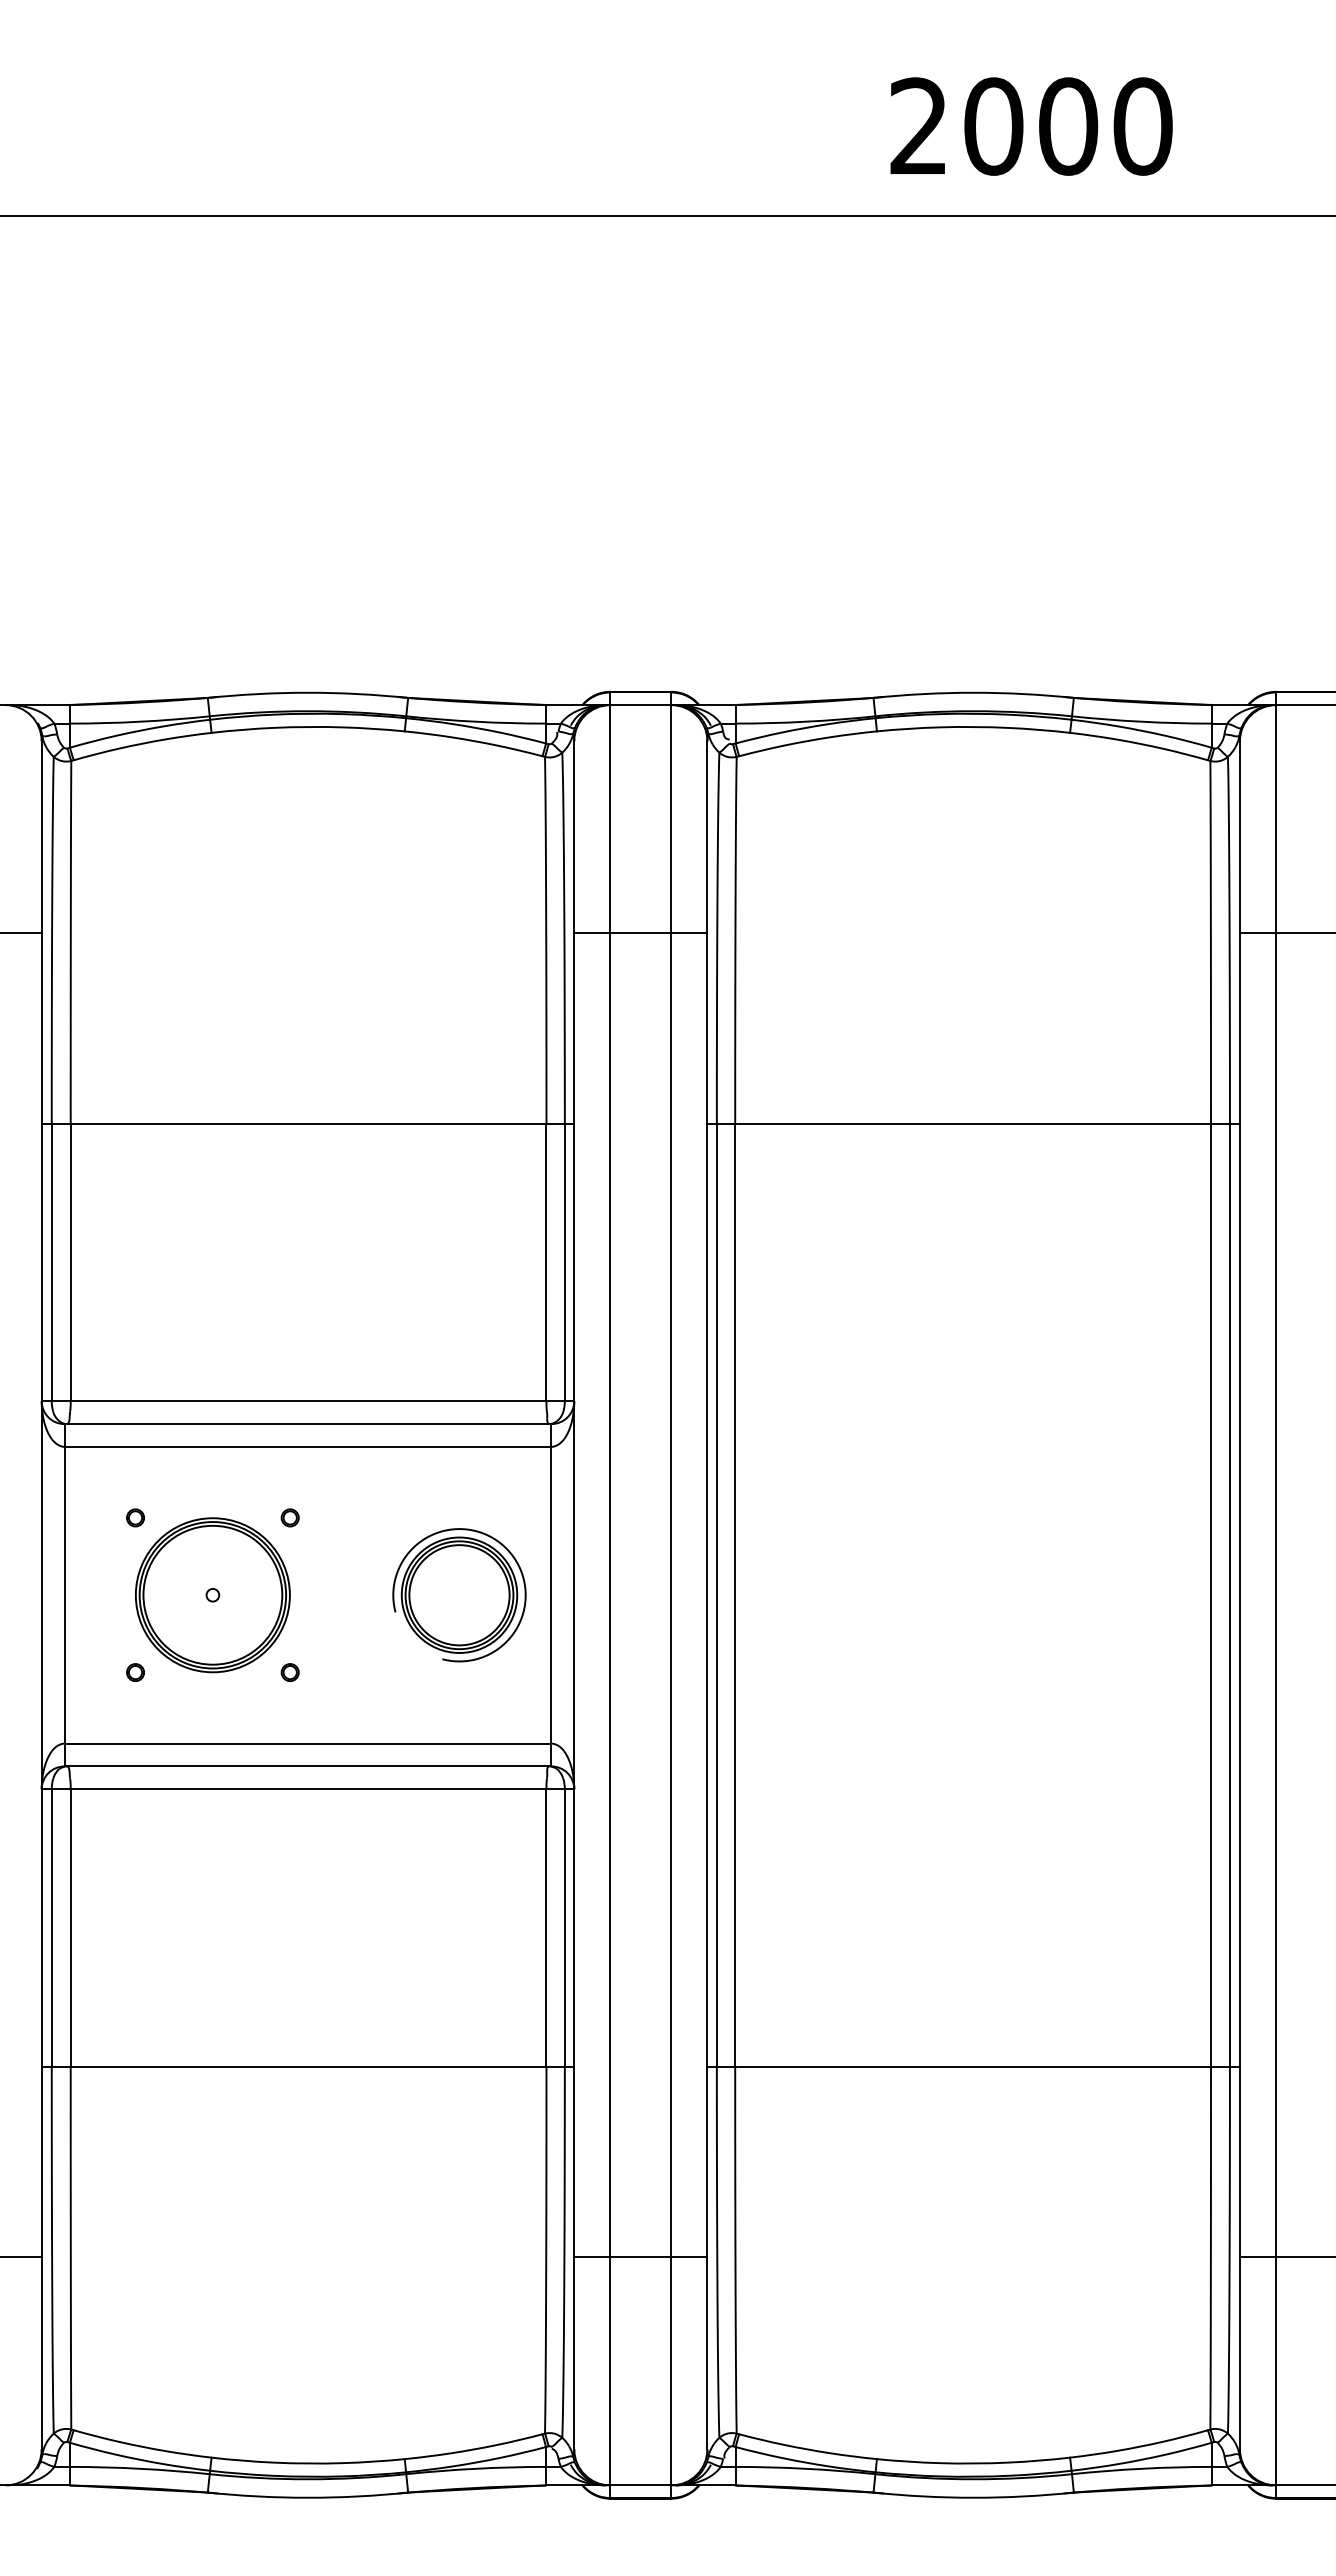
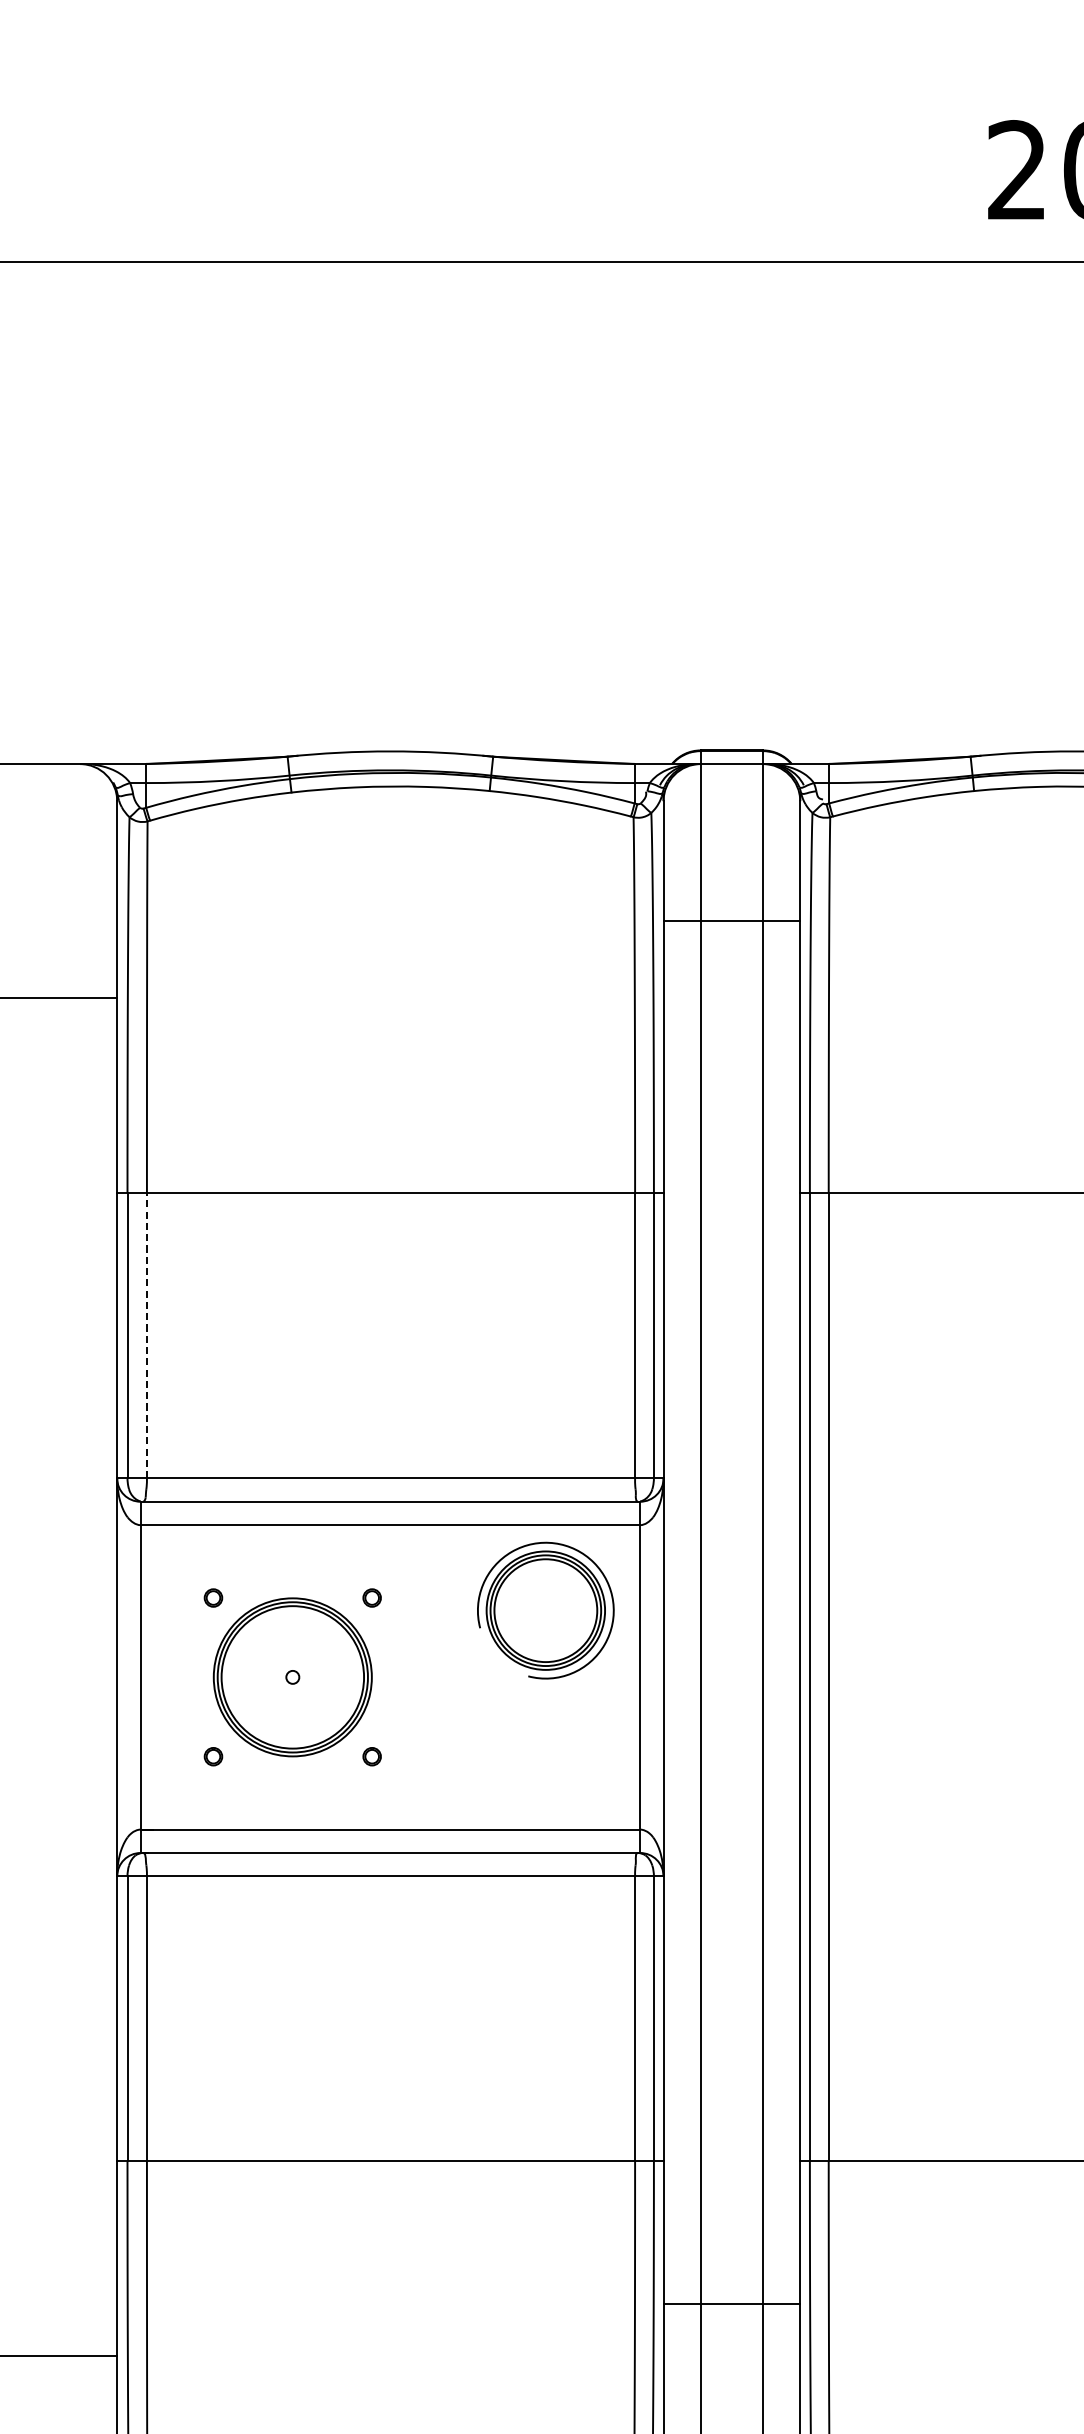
line: (640, 933) -> (731, 921), moved
line: (70, 1262) -> (146, 1335), solid -> dashed
part: (459, 1595) -> (545, 1610), moved
line: (640, 2257) -> (731, 2304), moved

